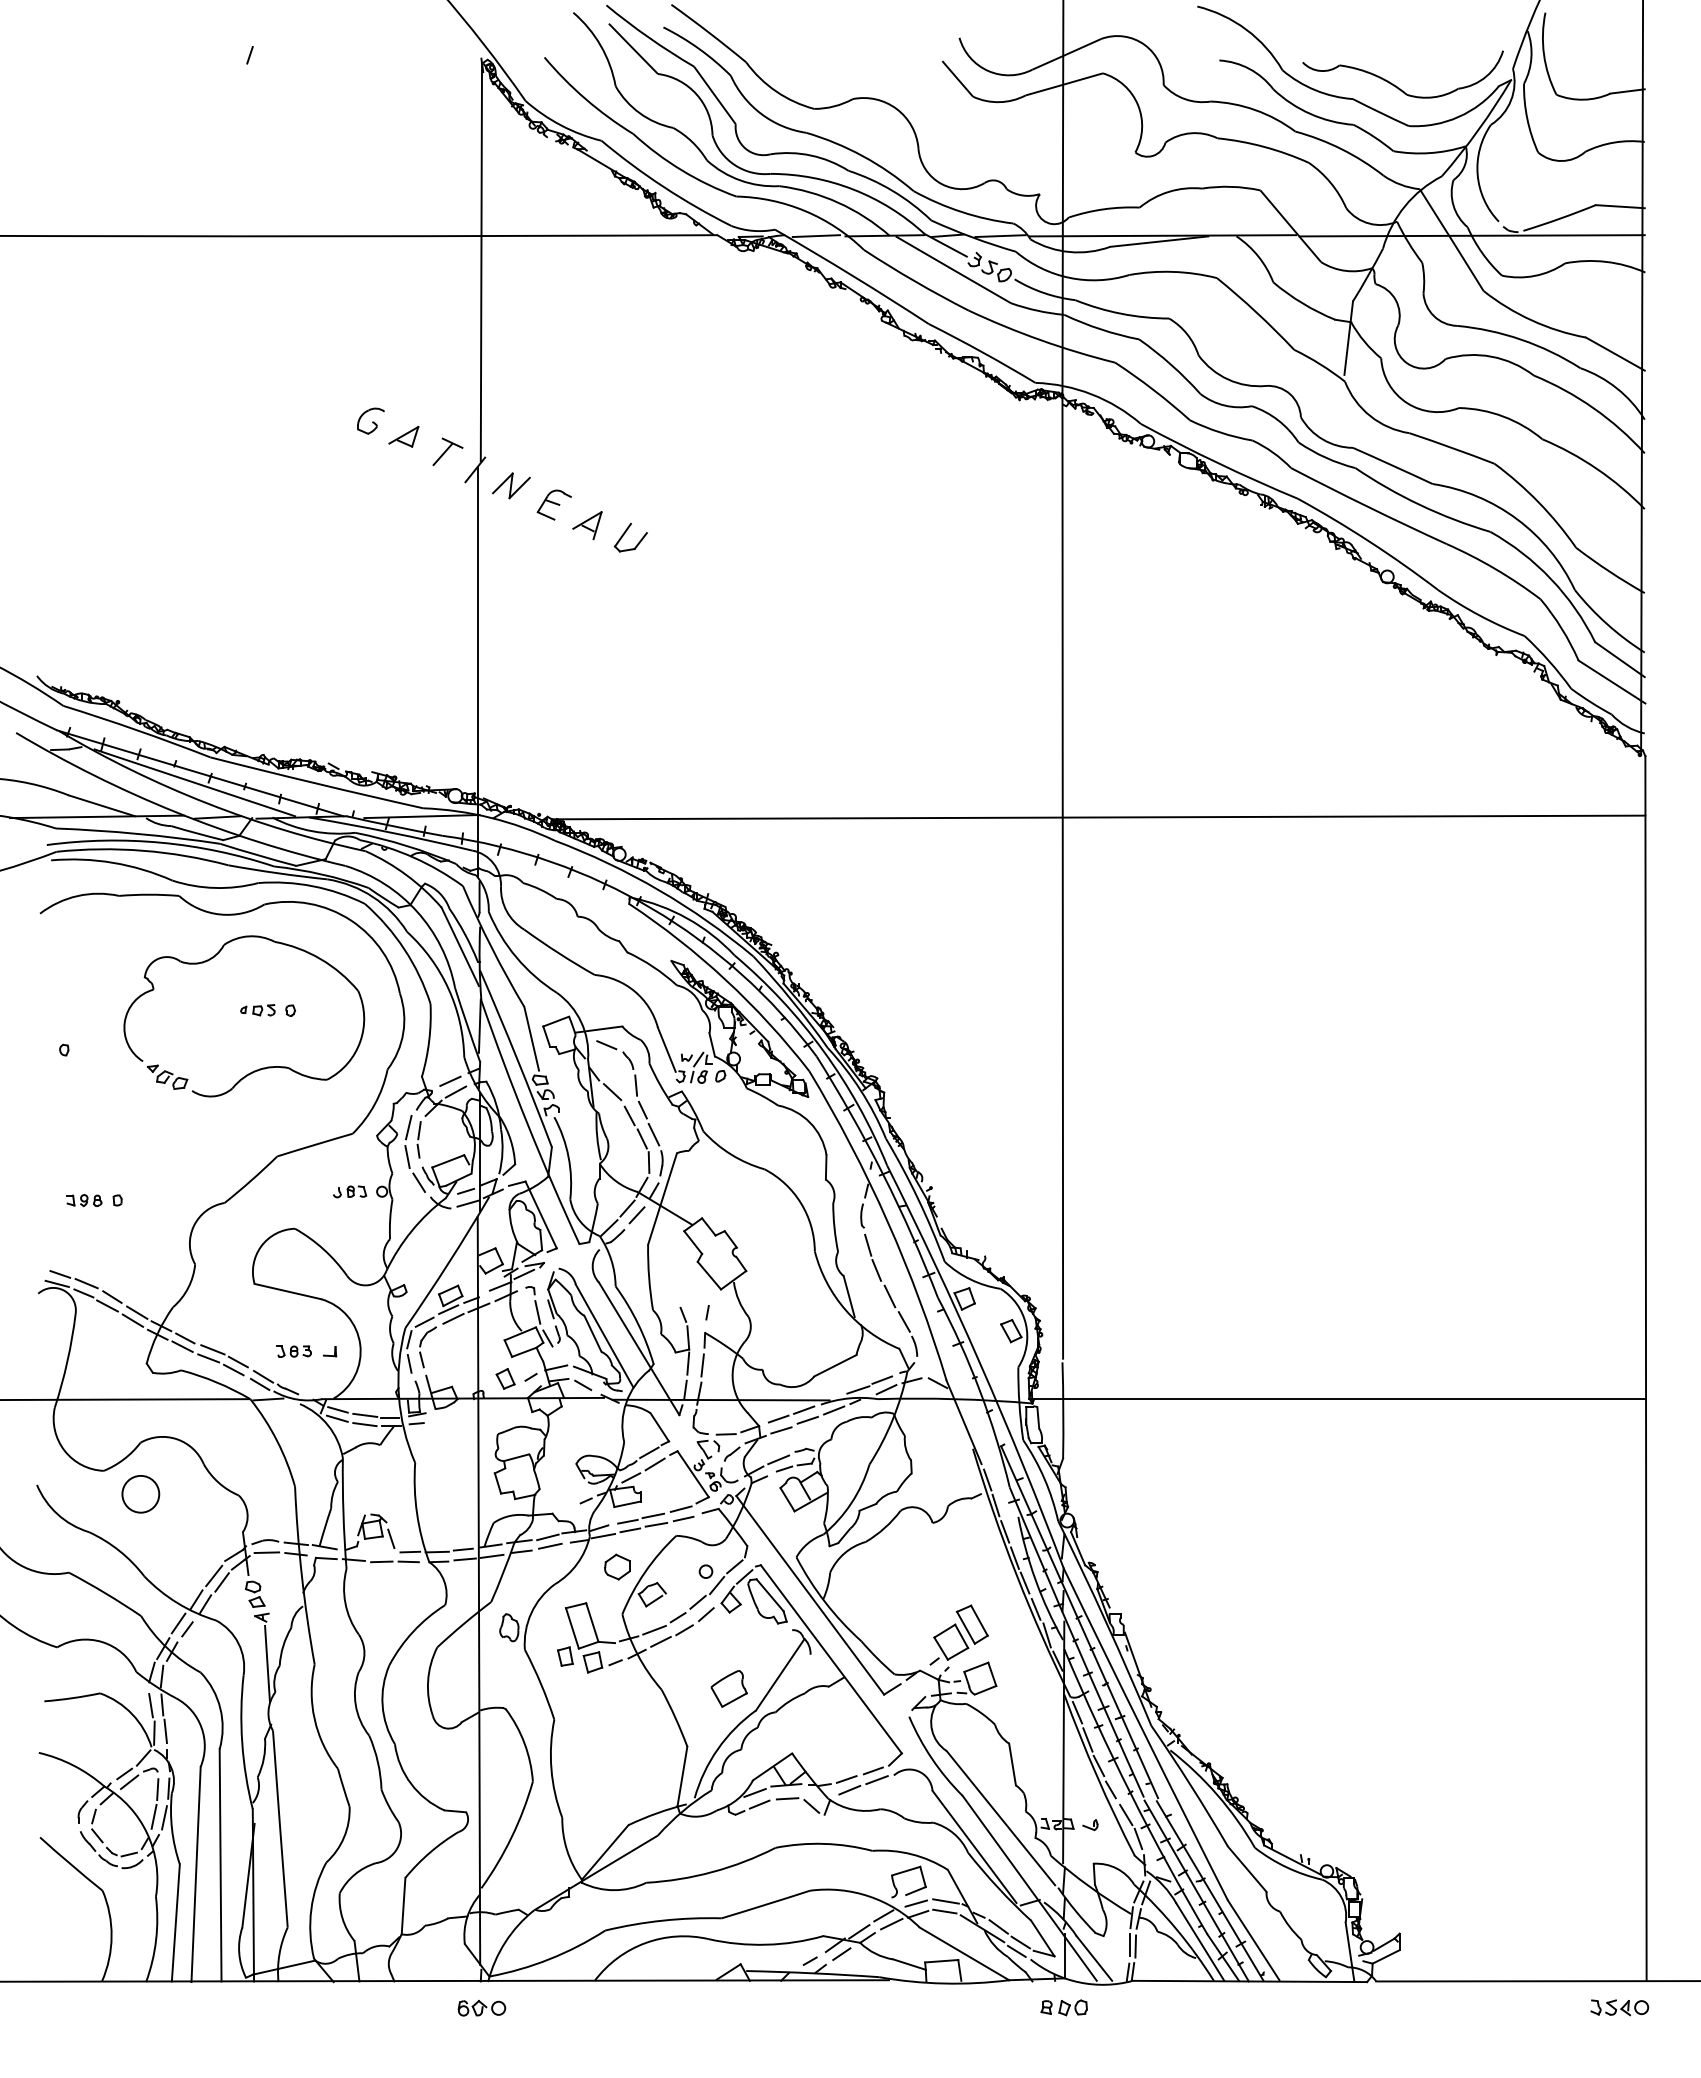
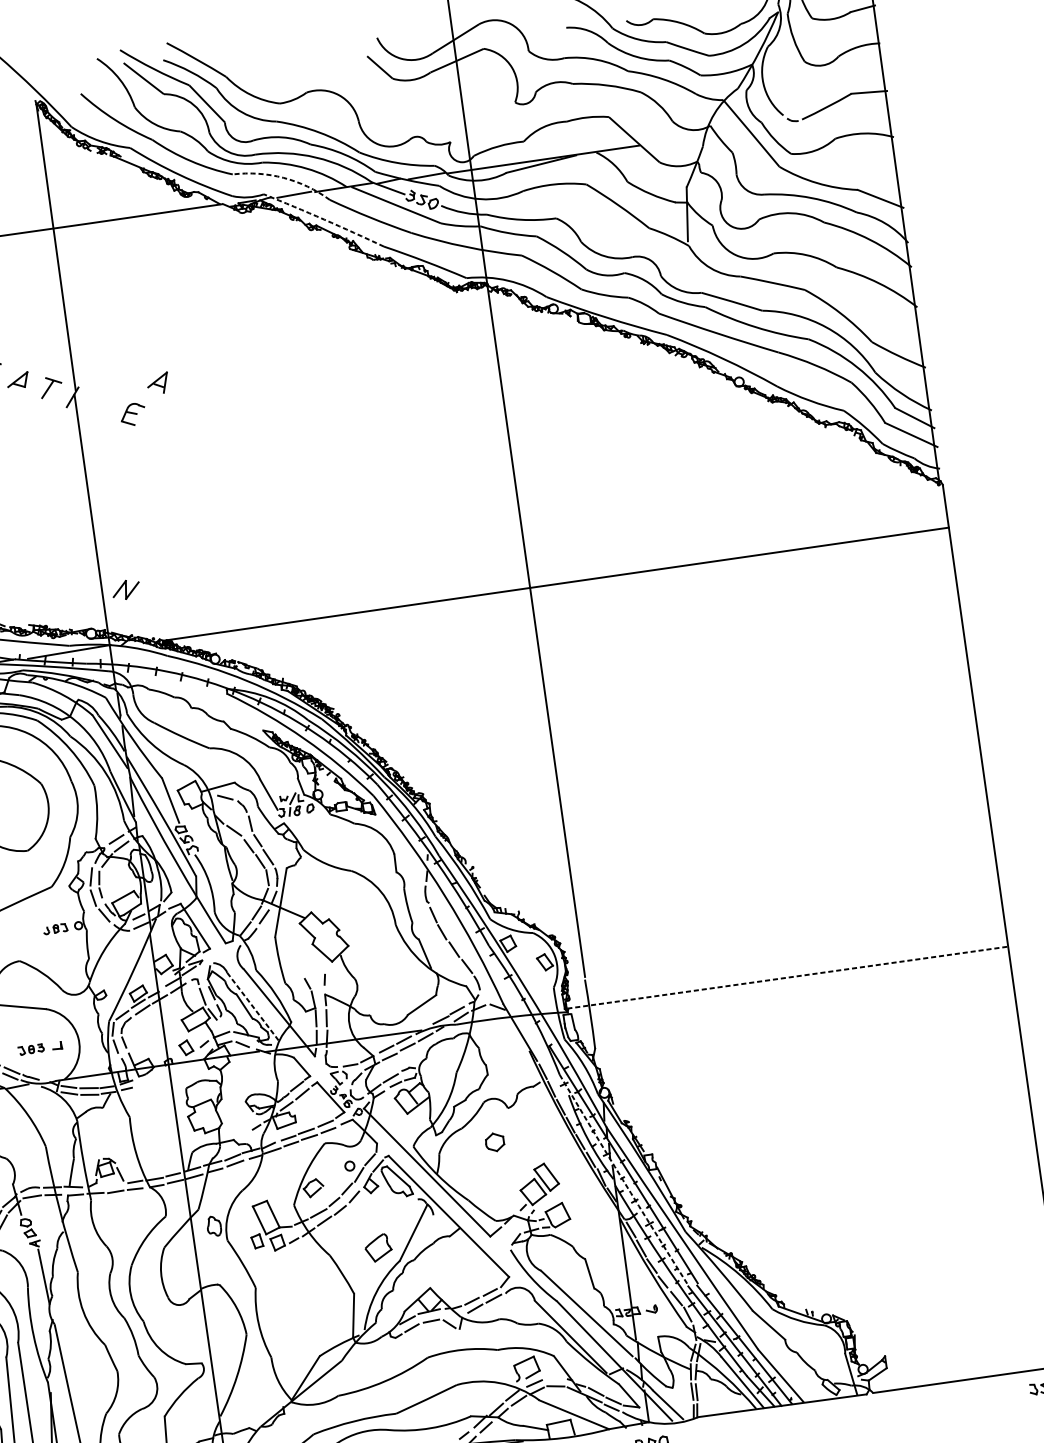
arc: (805, 211) -> (283, 178), solid -> dashed
line: (1471, 235) -> (765, 128), removed
arc: (852, 275) -> (324, 219), solid -> dashed
part: (511, 485) -> (126, 589), moved
part: (587, 525) -> (158, 383), moved
part: (626, 532) -> (187, 427), removed
line: (604, 1336) -> (253, 1007), solid -> dashed
line: (1337, 1398) -> (786, 977), solid -> dashed
part: (617, 1566) -> (494, 1141), moved
arc: (1075, 1642) -> (622, 1179), solid -> dashed
line: (945, 1901) -> (555, 1379), removed

